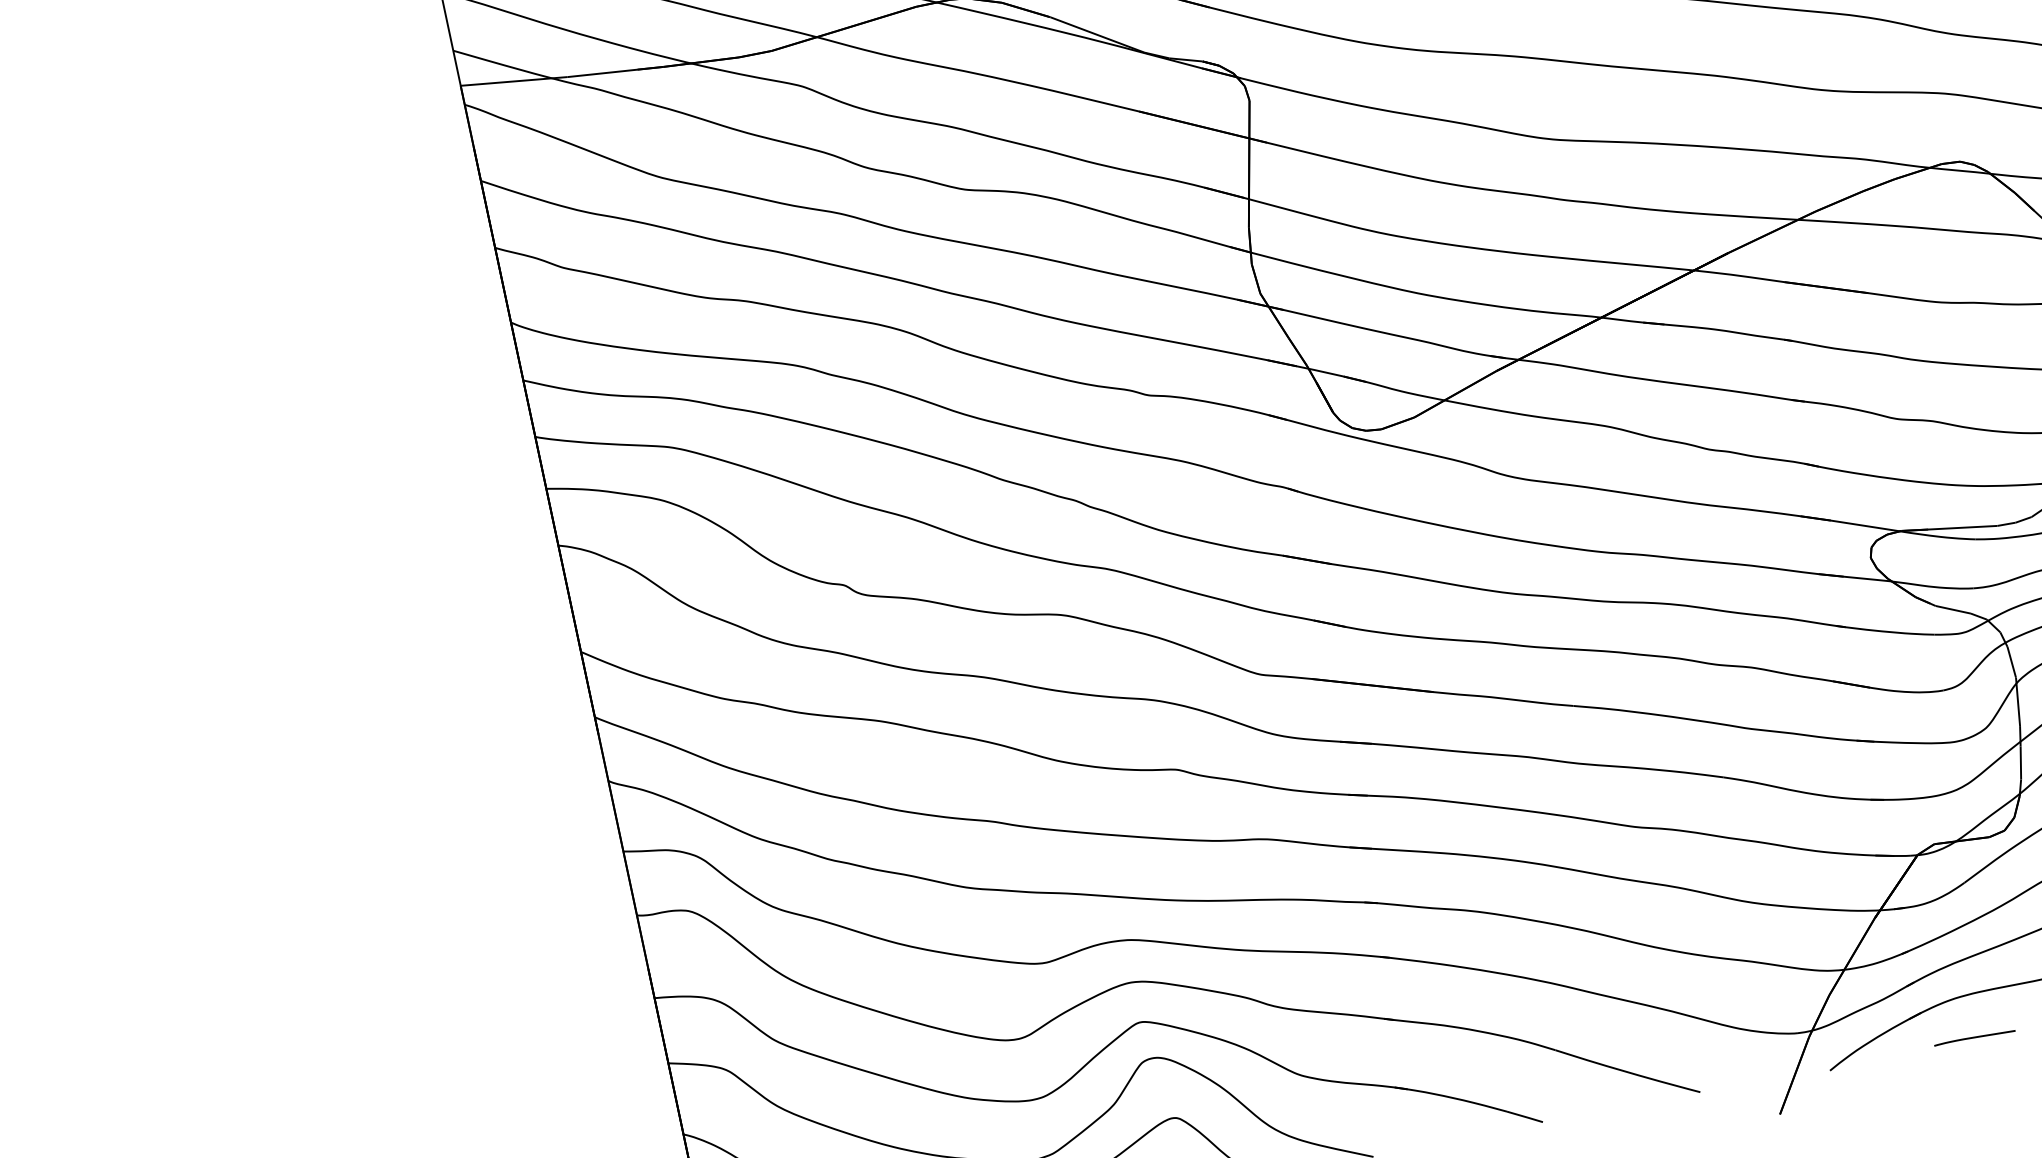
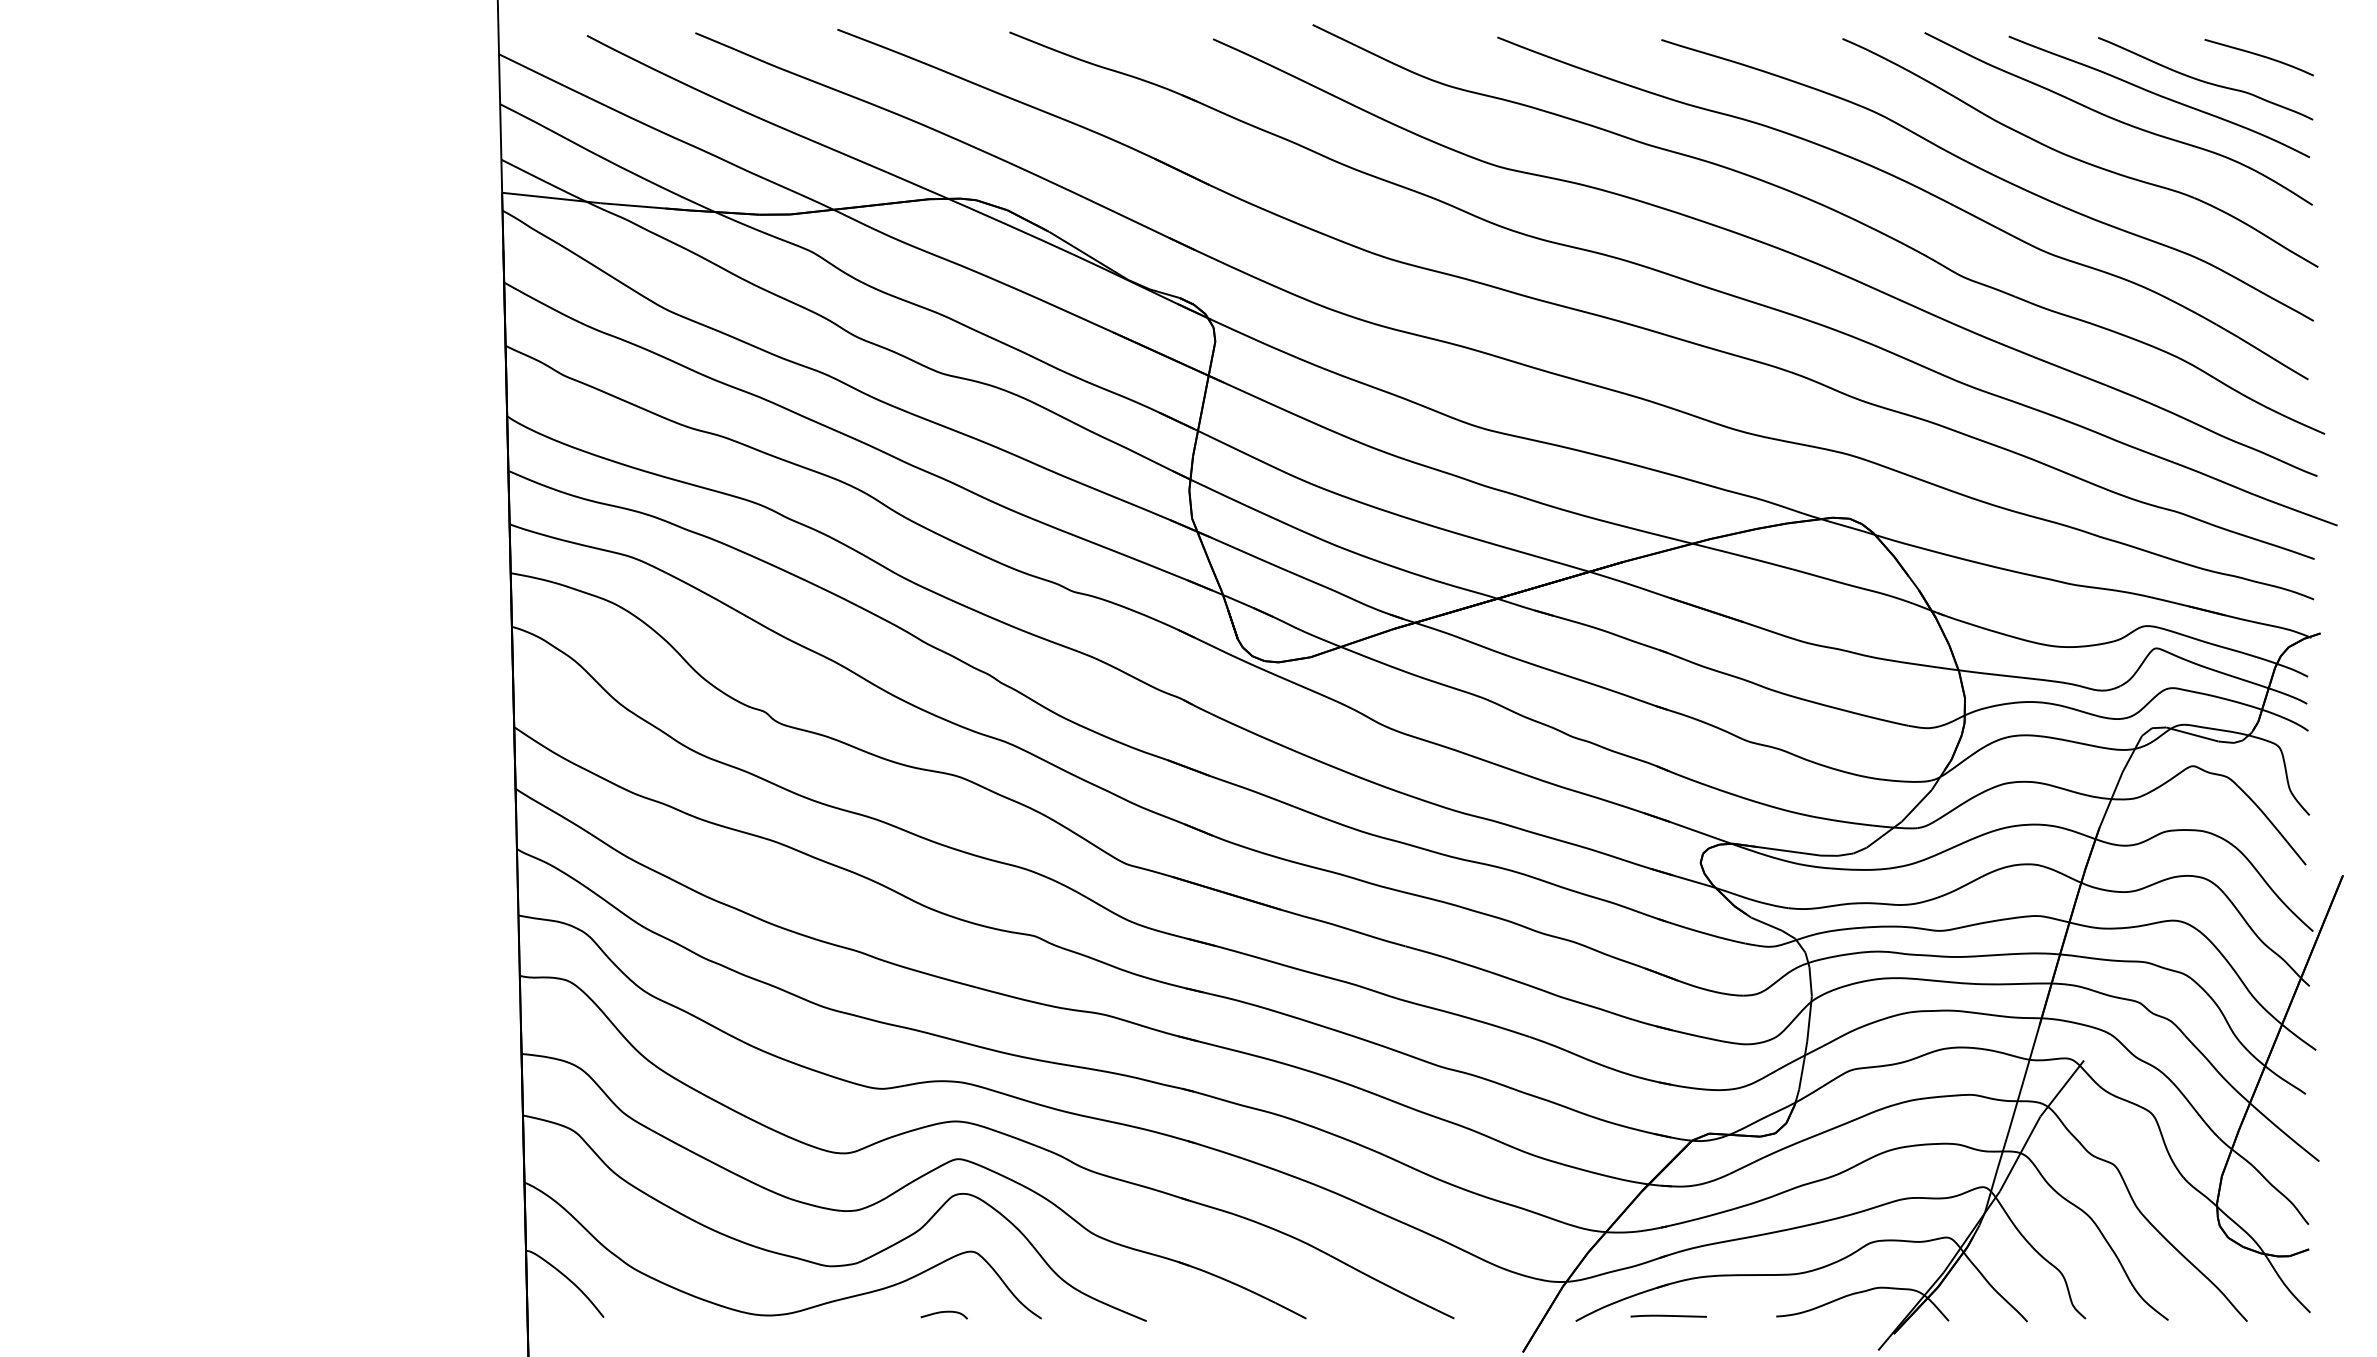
line: (1974, 1037) -> (1668, 1315), moved

